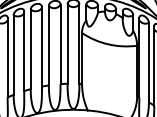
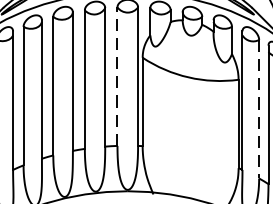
line: (67, 43) -> (117, 75), solid -> dashed
line: (148, 62) -> (258, 108), solid -> dashed

